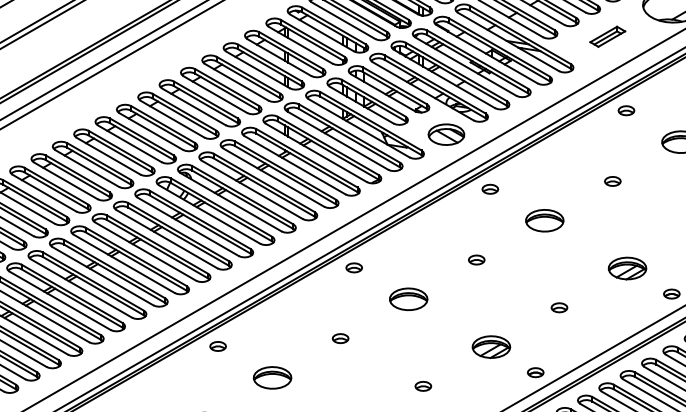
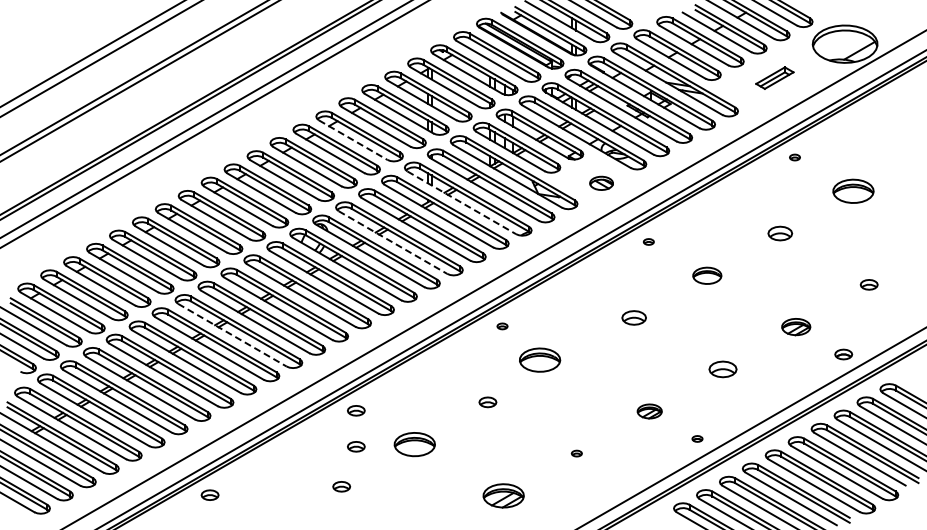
line: (215, 94) -> (353, 140), solid -> dashed
part: (626, 110) -> (794, 157), size x0.6
part: (446, 134) -> (601, 183), size x0.6
line: (316, 152) -> (461, 202), solid -> dashed
part: (612, 181) -> (780, 233), size x1.4
part: (490, 188) -> (648, 241), size x0.6
line: (251, 189) -> (392, 242), solid -> dashed
part: (545, 220) -> (707, 275), size x0.7
part: (476, 259) -> (633, 317), size x1.4
part: (354, 267) -> (502, 326), size x0.6
part: (627, 267) -> (796, 326), size x0.7
line: (102, 276) -> (232, 335), solid -> dashed
part: (409, 298) -> (540, 359), moved
part: (558, 307) -> (722, 368), size x1.6
part: (491, 347) -> (649, 411), size x0.6
part: (535, 372) -> (697, 438), size x0.6
part: (218, 379) -> (356, 446), added
part: (423, 386) -> (576, 453), size x0.6

